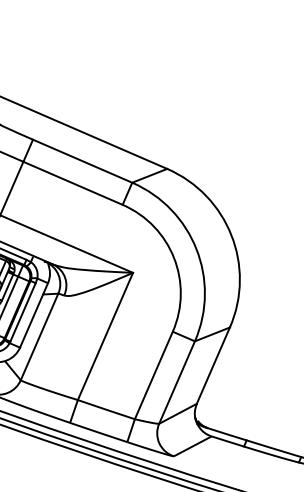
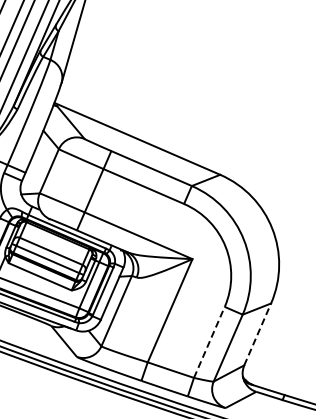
line: (213, 365) -> (257, 334), solid -> dashed
line: (153, 375) -> (209, 342), solid -> dashed

